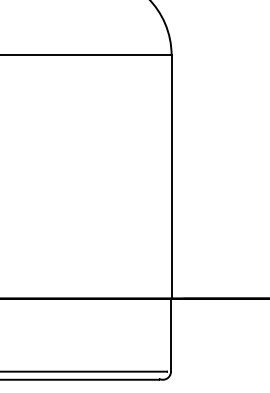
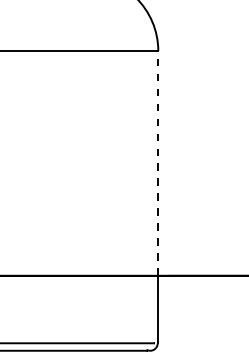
line: (171, 175) -> (158, 162), solid -> dashed

